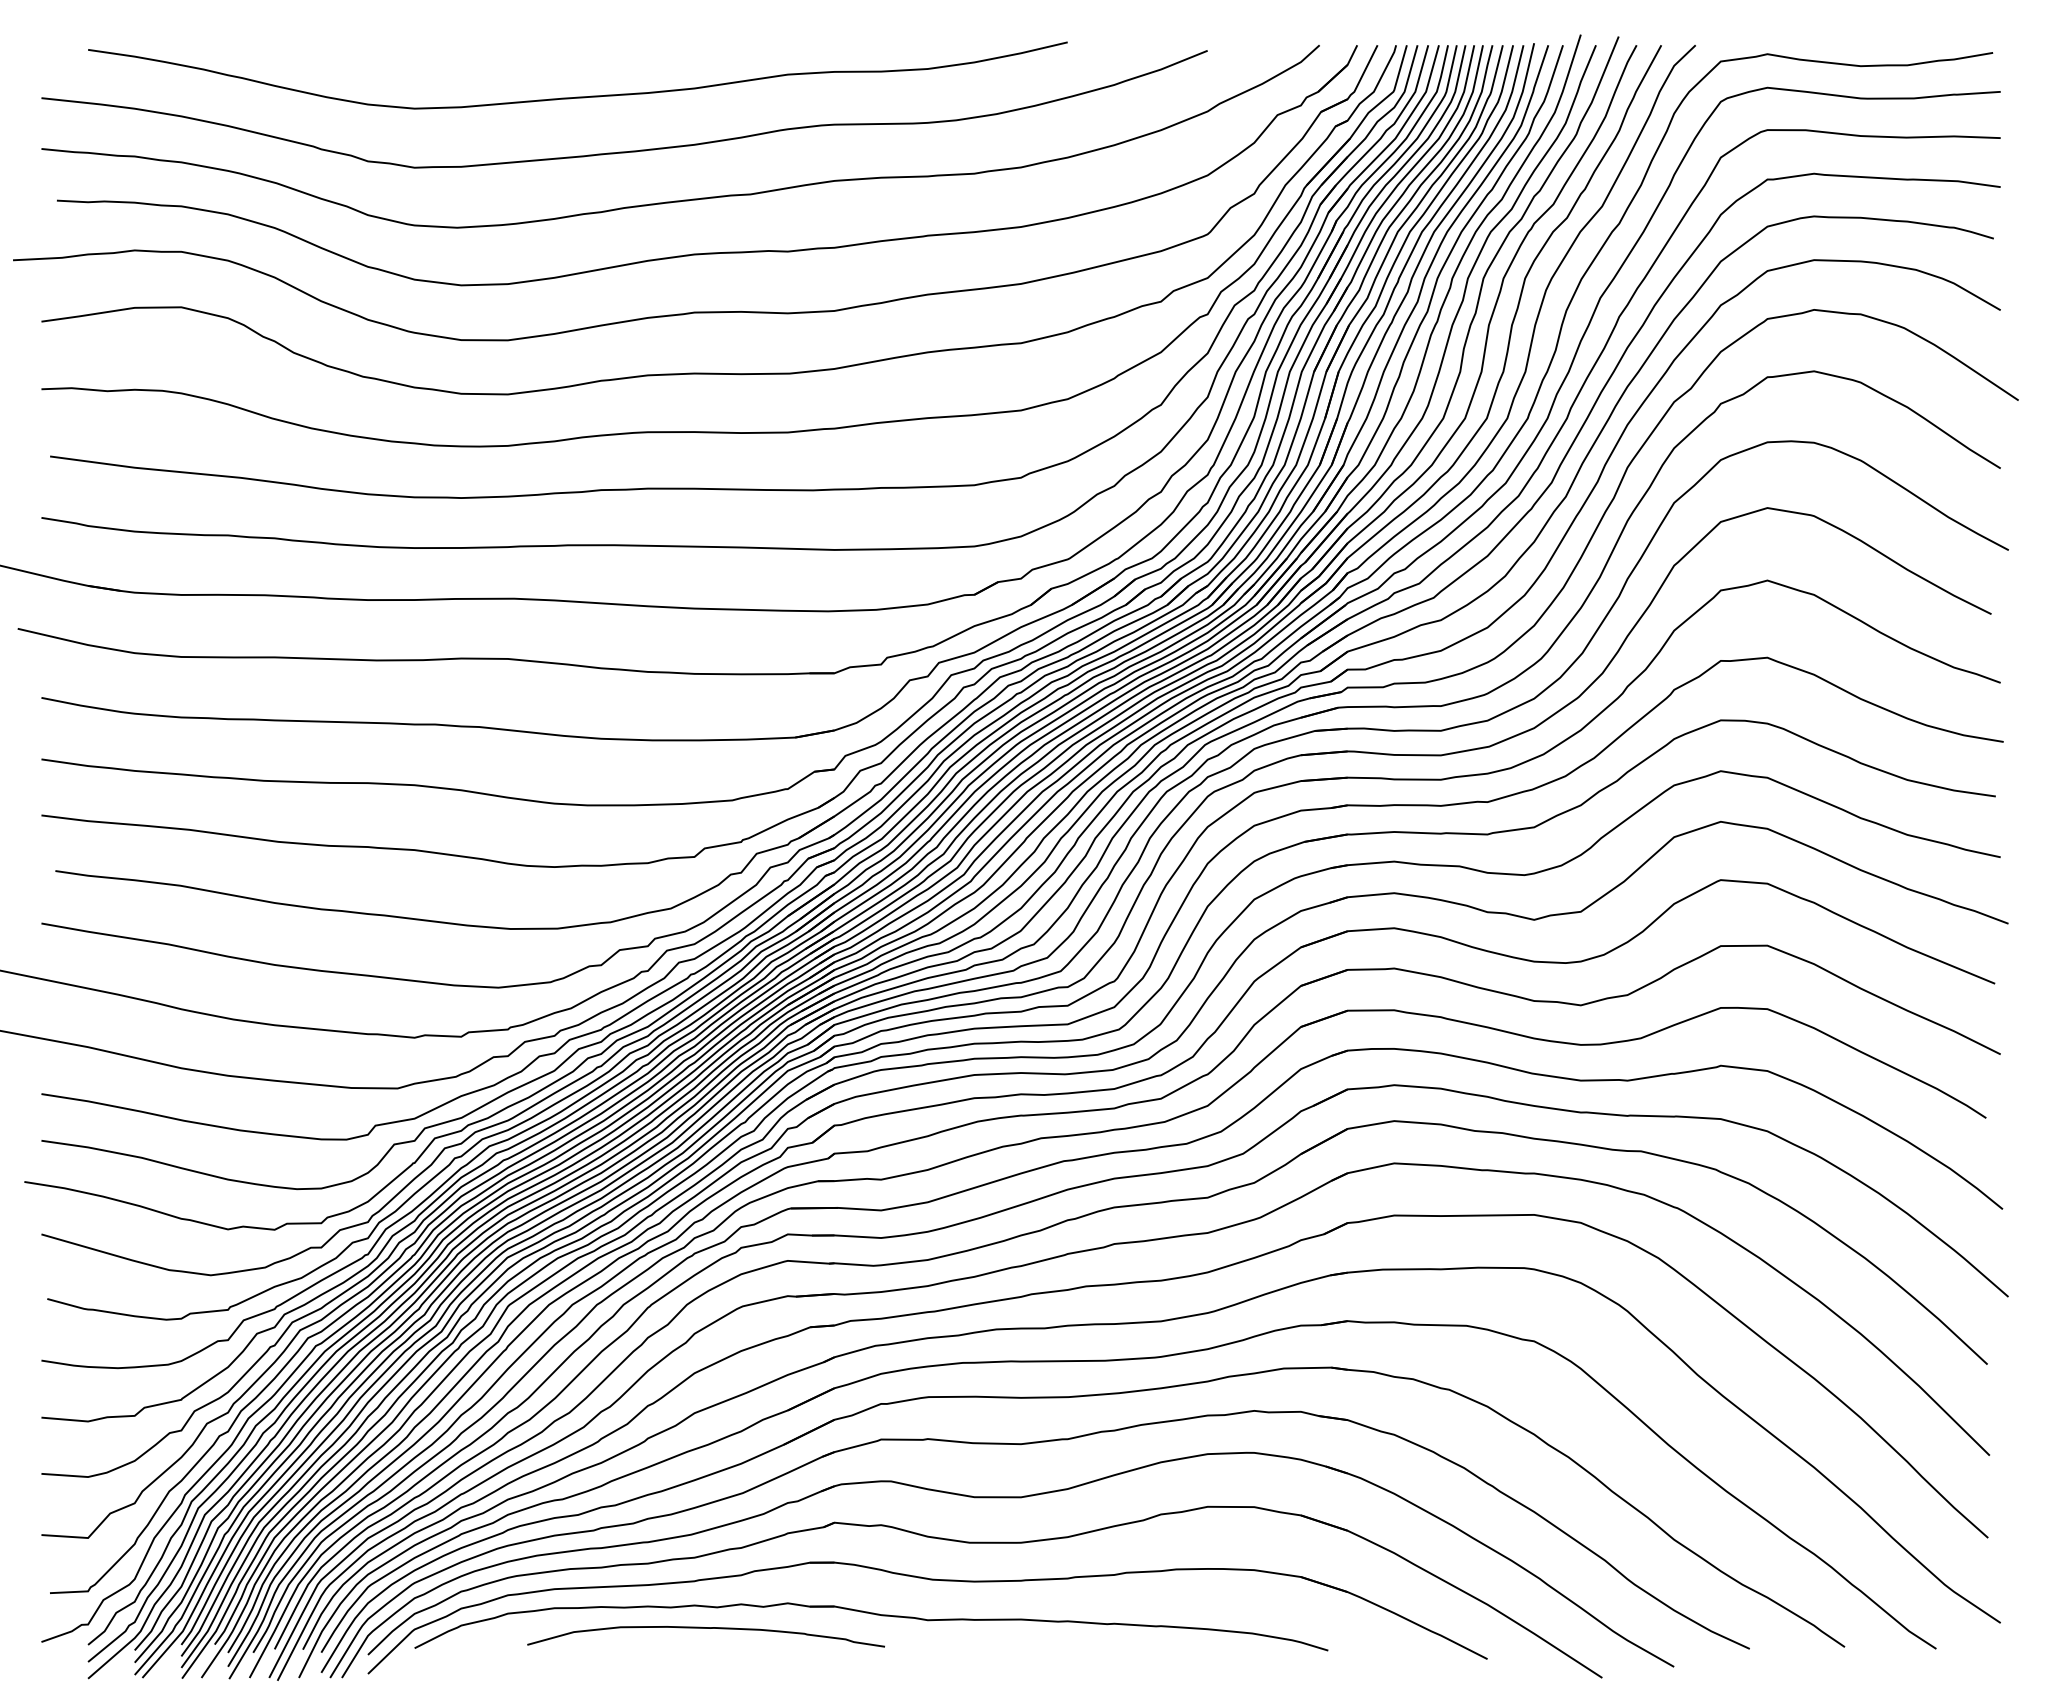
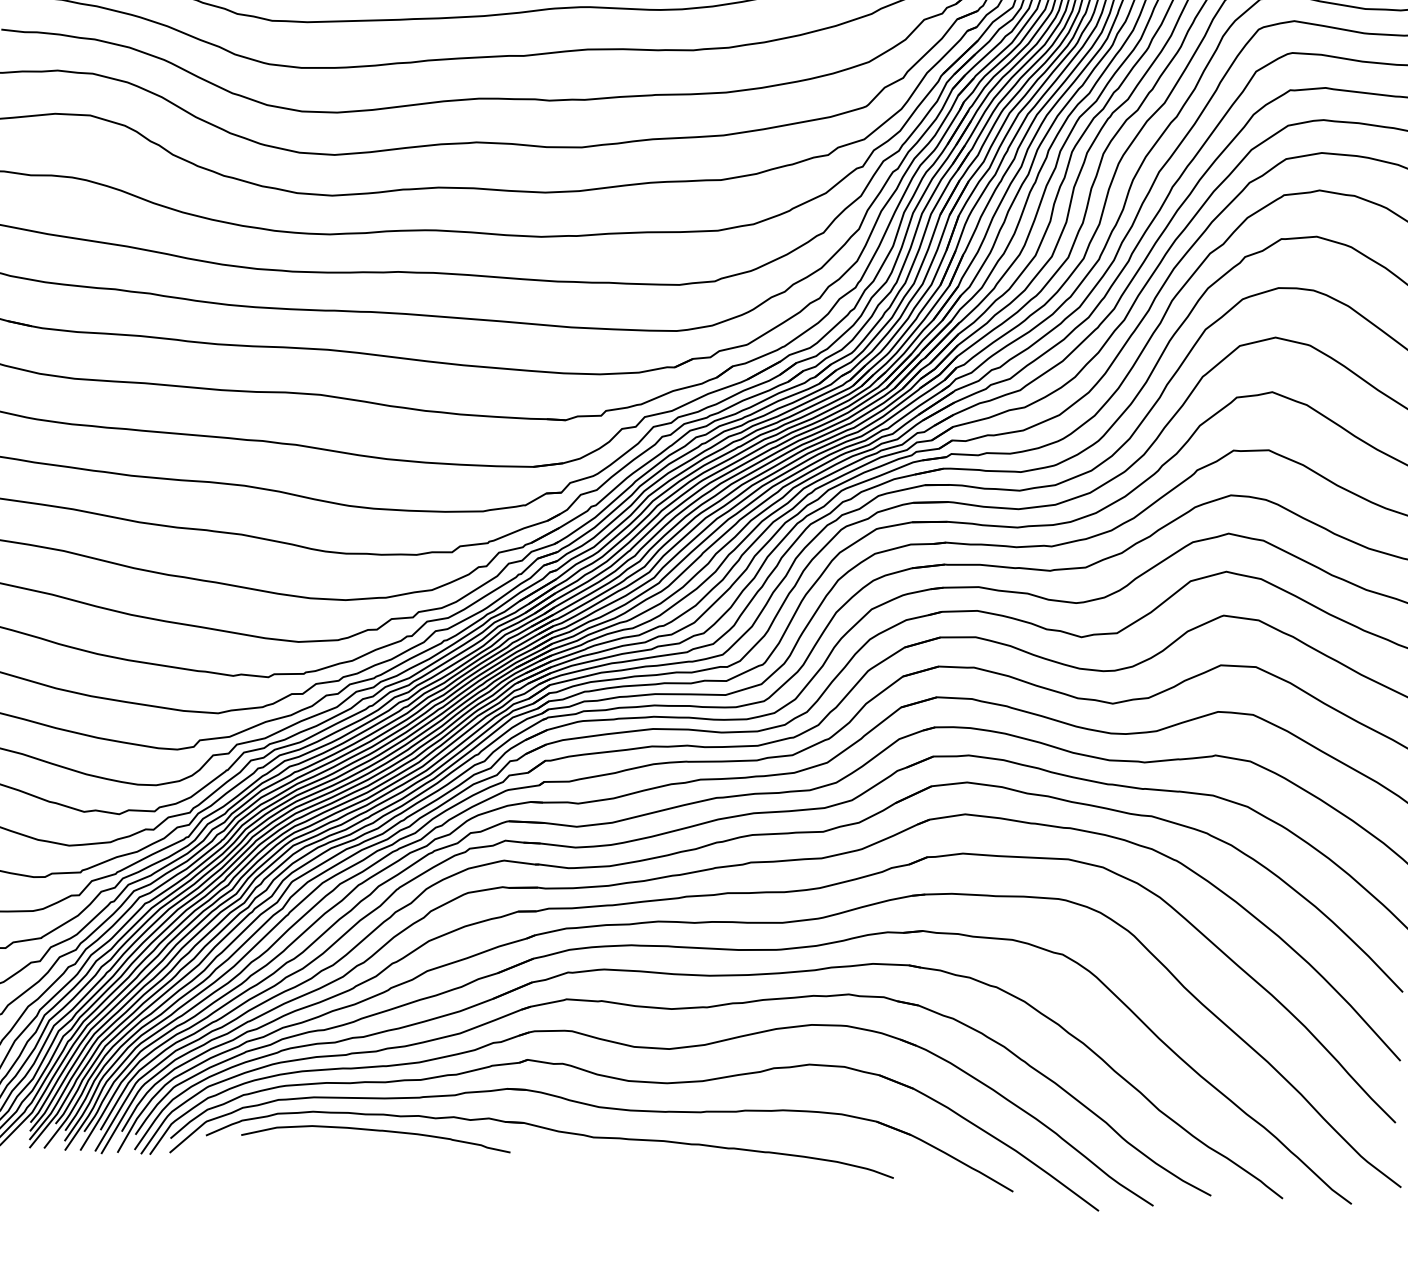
curve: (705, 1628) -> (376, 1130), moved

